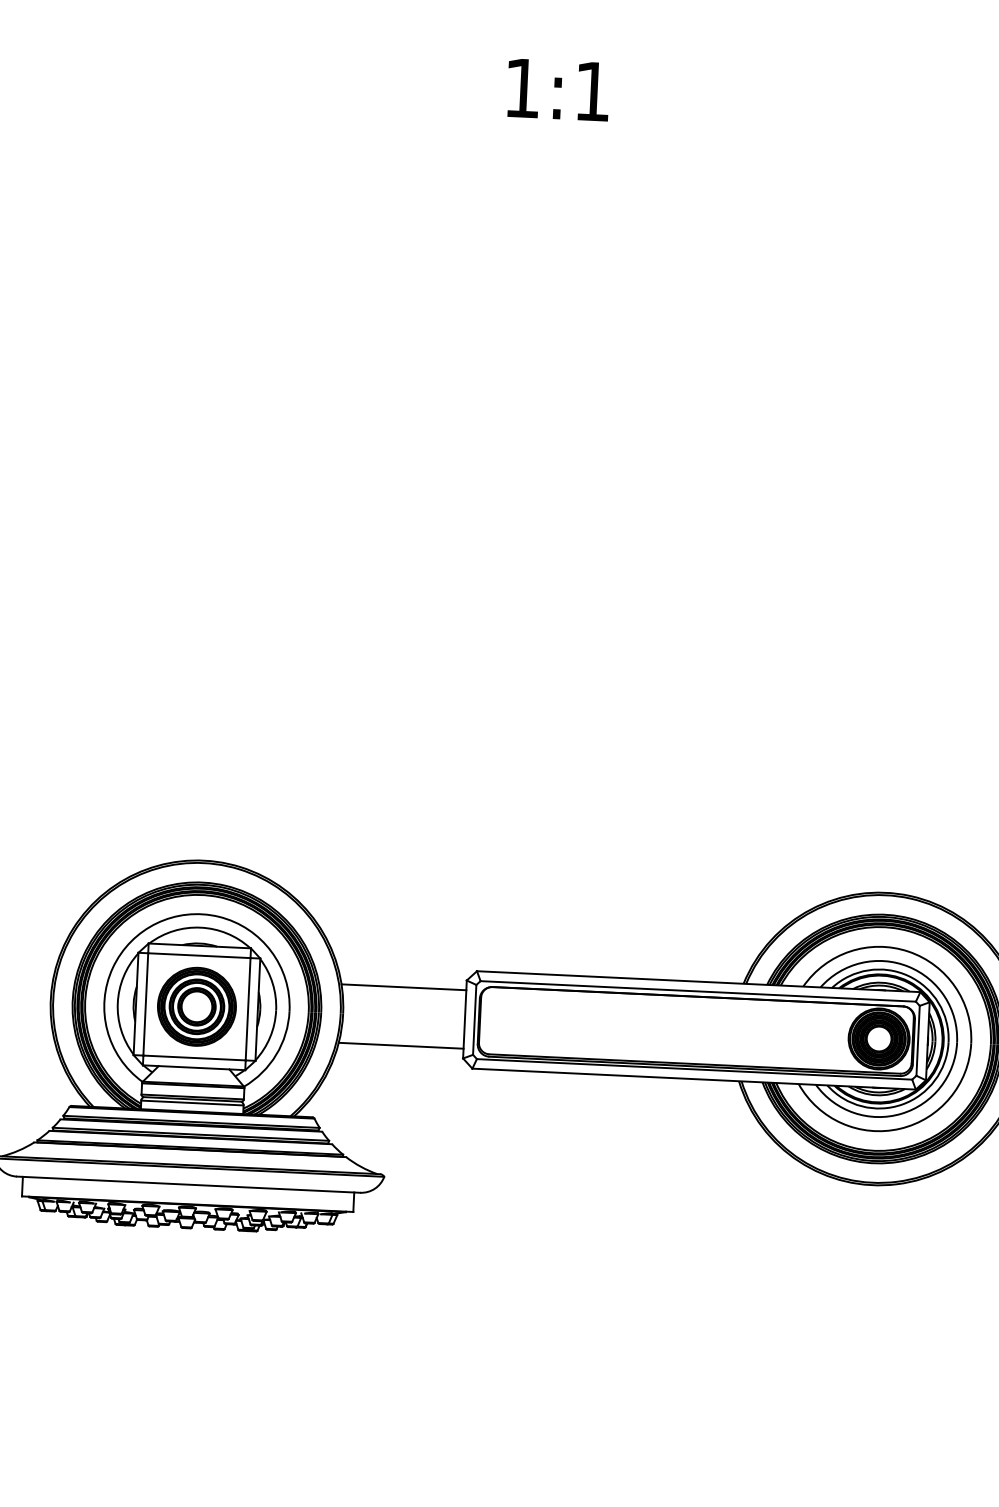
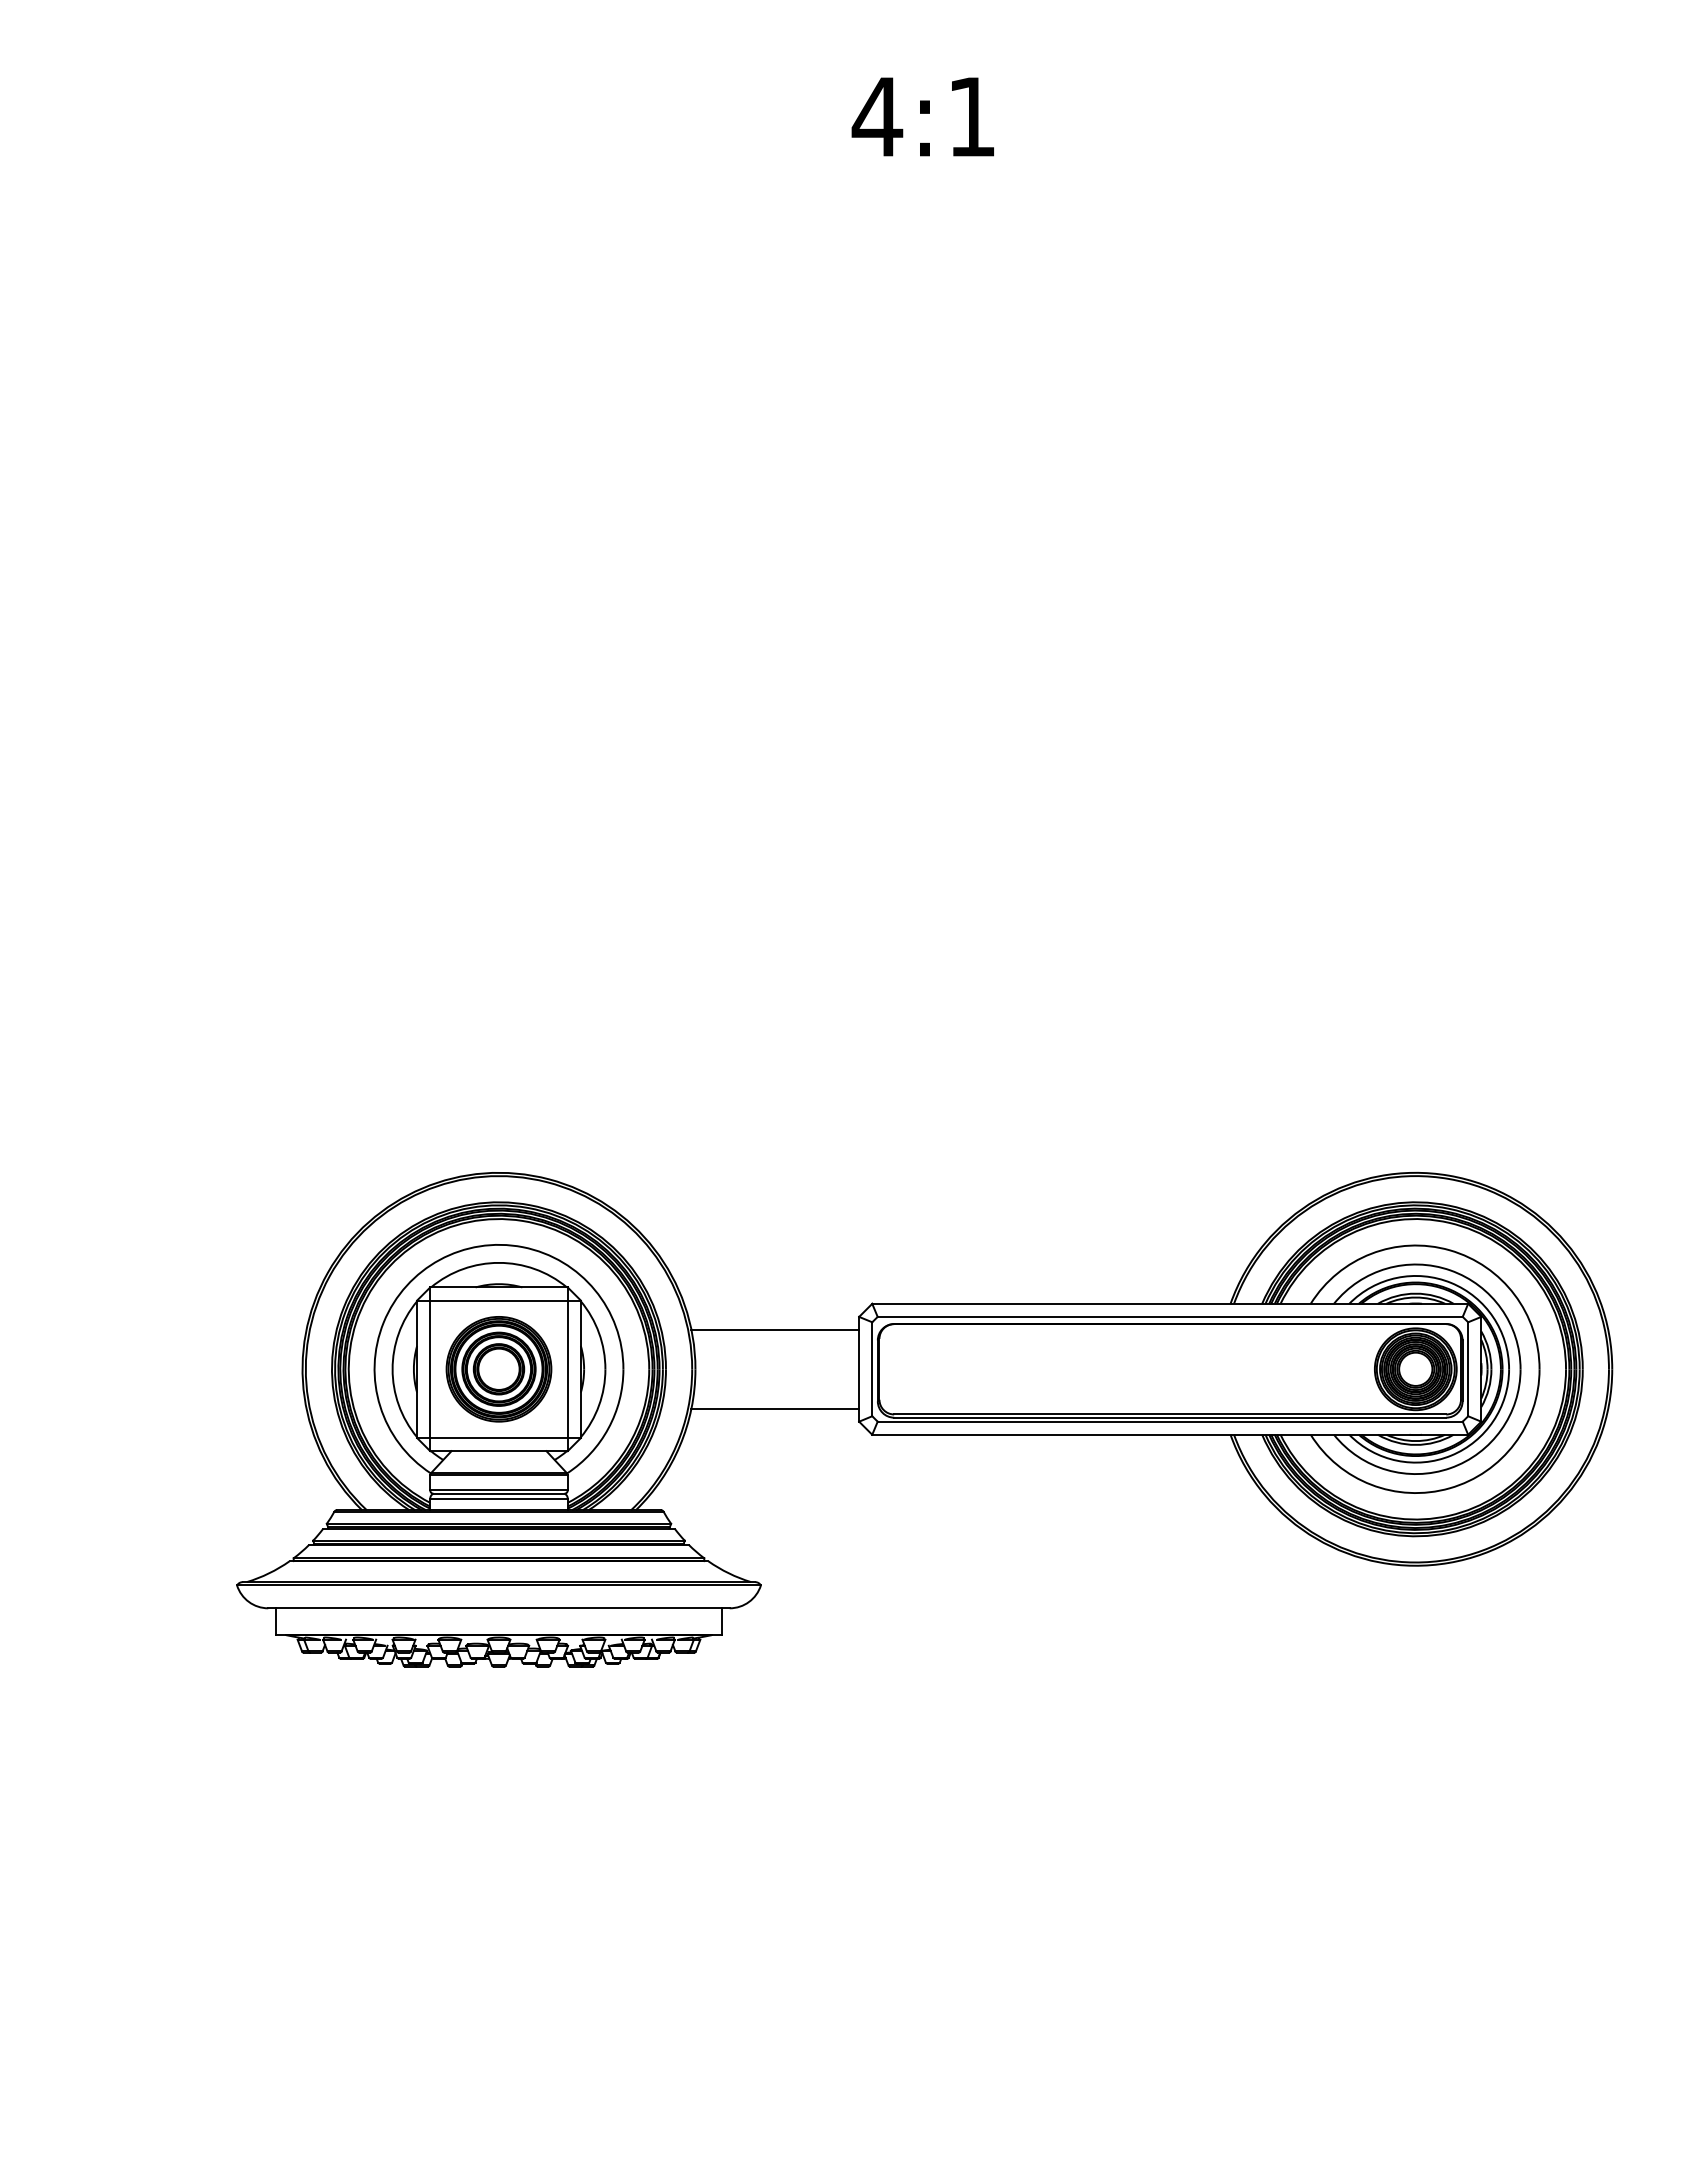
text: (522, 87) -> (877, 116), 1:1 -> 4:1

